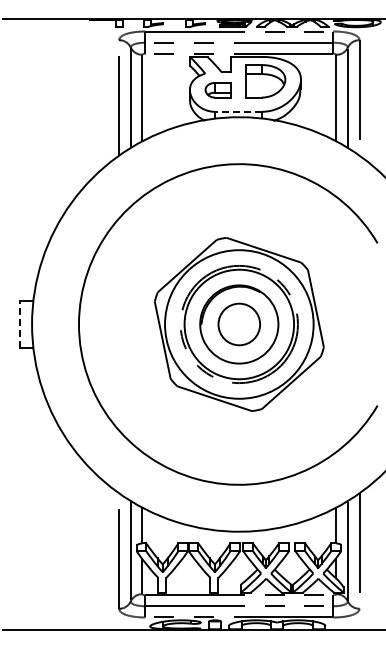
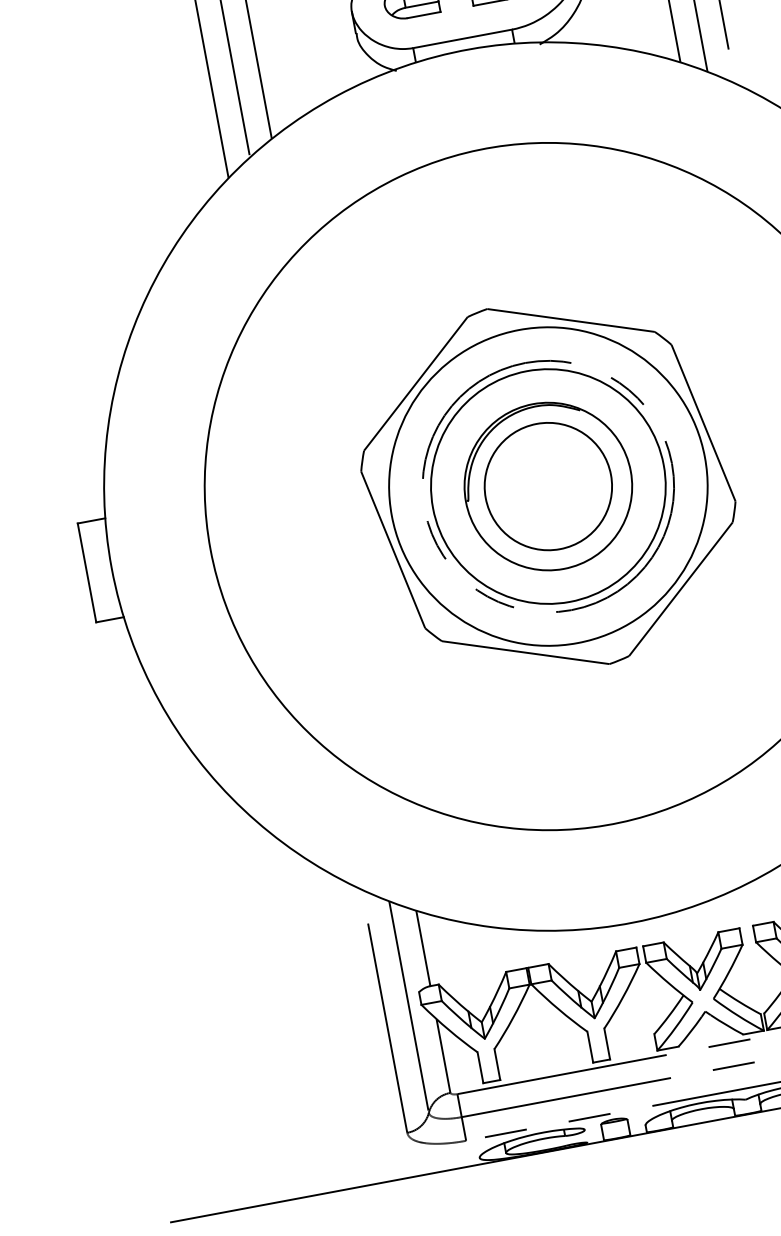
line: (237, 111) -> (460, 38), dashed -> solid
line: (20, 324) -> (87, 572), dashed -> solid
circle: (239, 324) -> (548, 486), size x1.43

